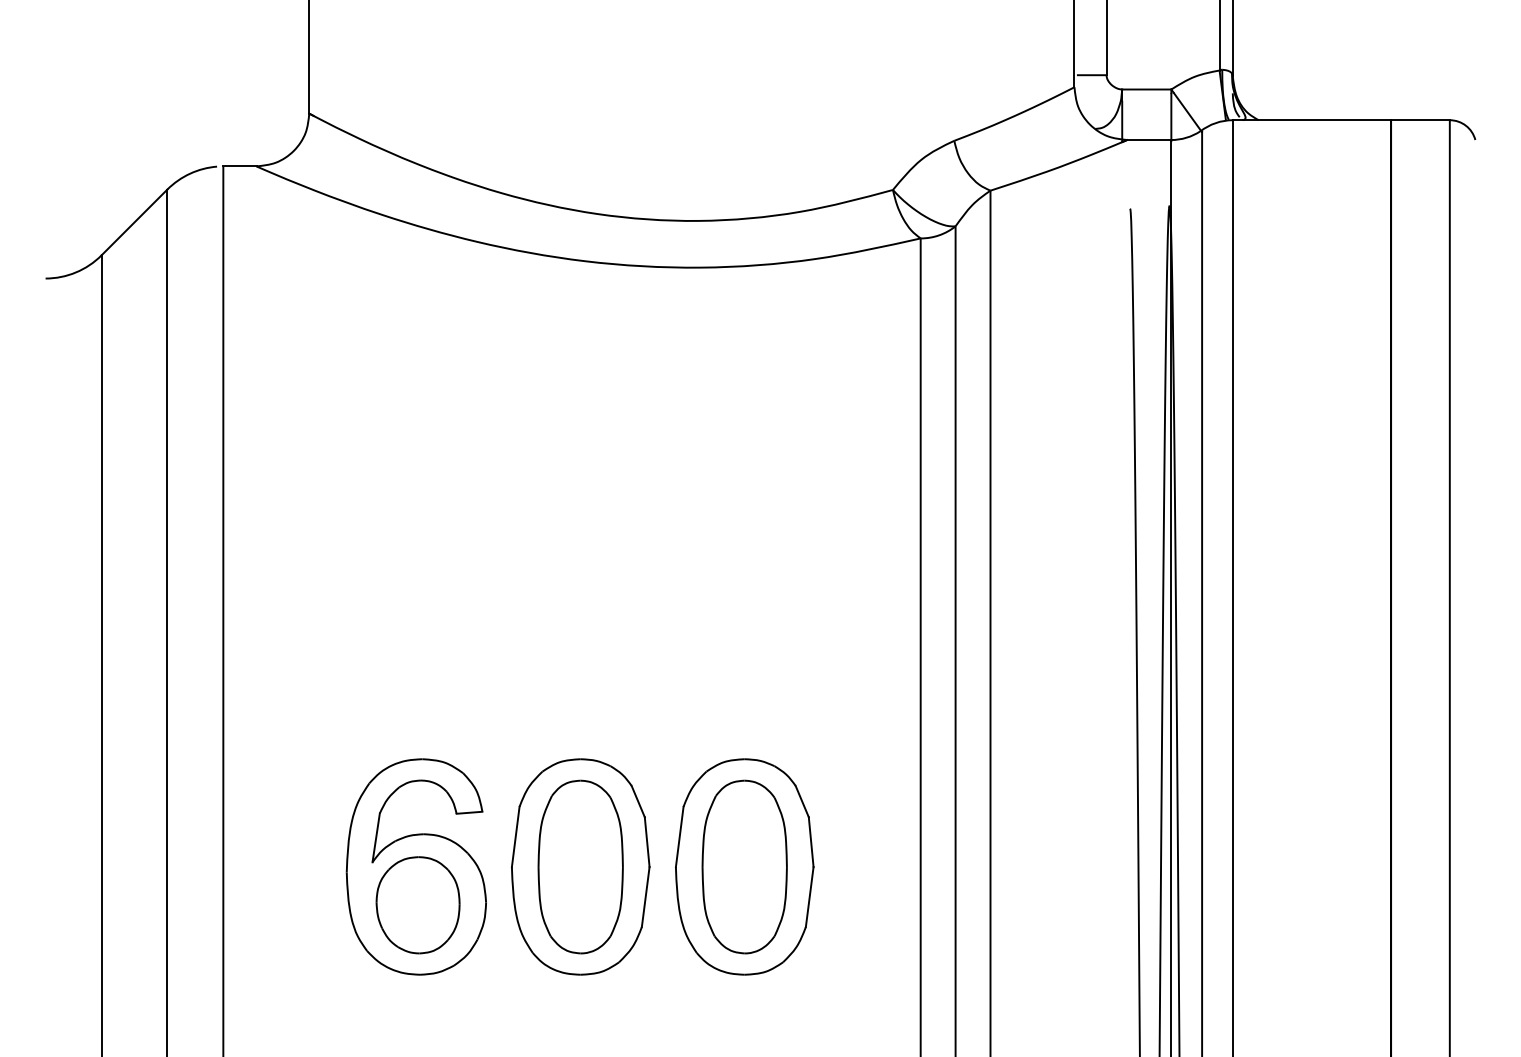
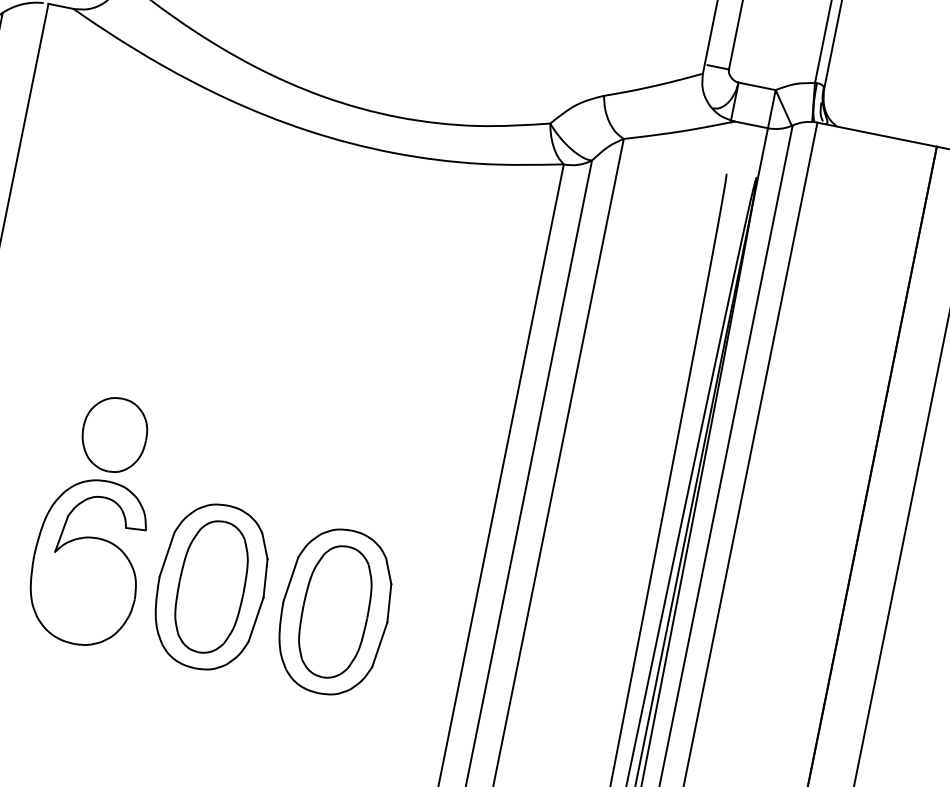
part: (417, 905) -> (114, 435), moved

